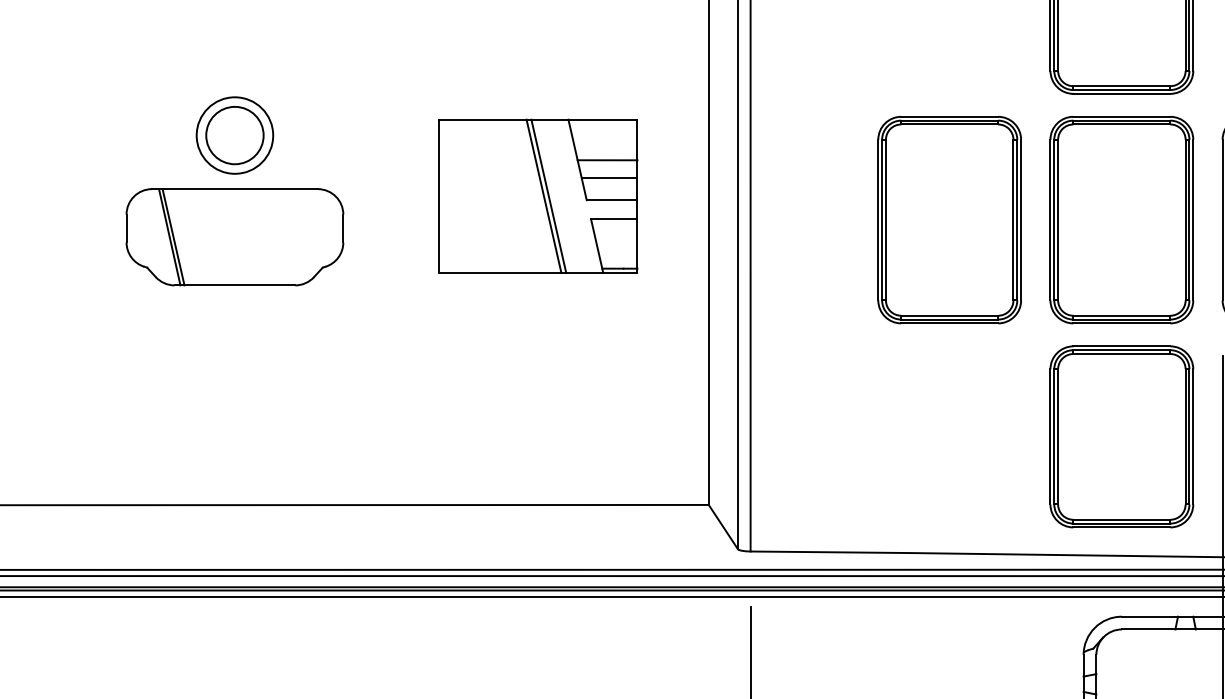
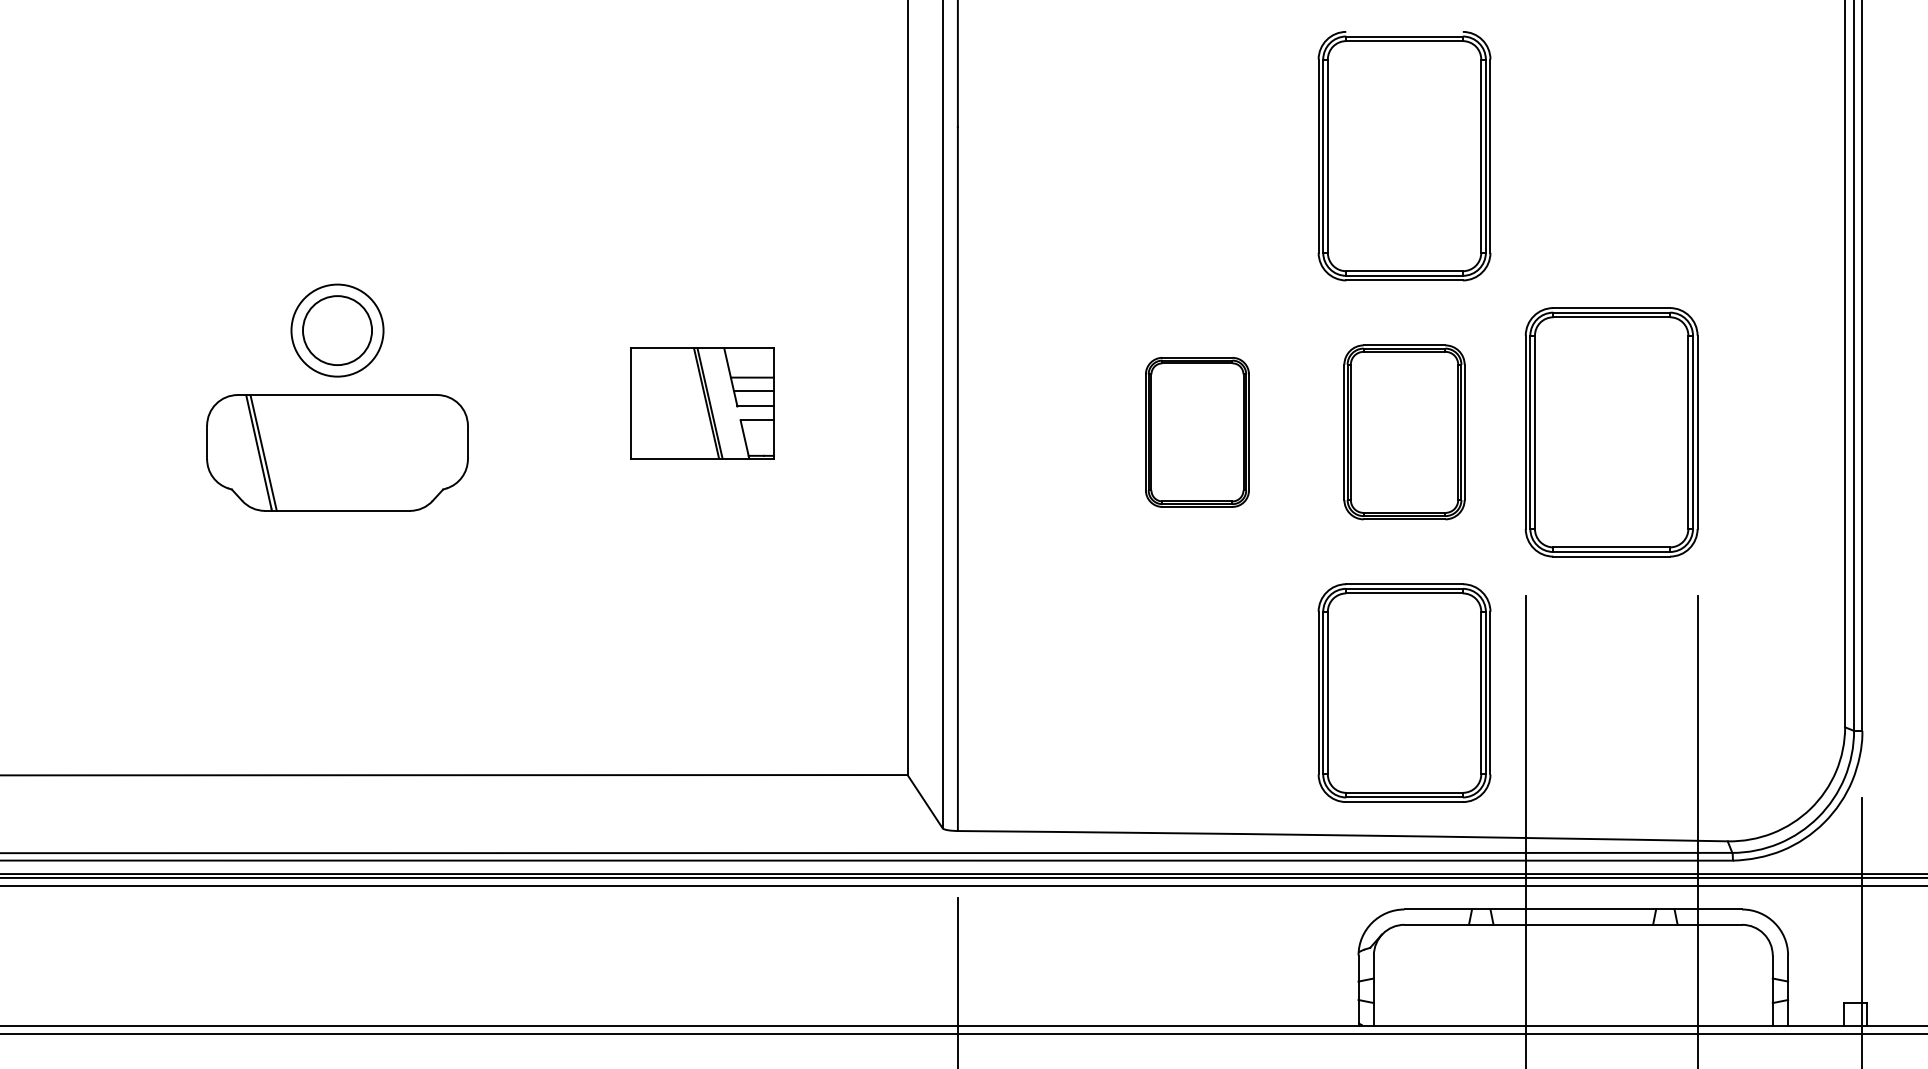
part: (538, 196) -> (702, 403), size x0.6
part: (949, 220) -> (1197, 432), size x0.6
part: (1121, 220) -> (1404, 432), size x0.7

